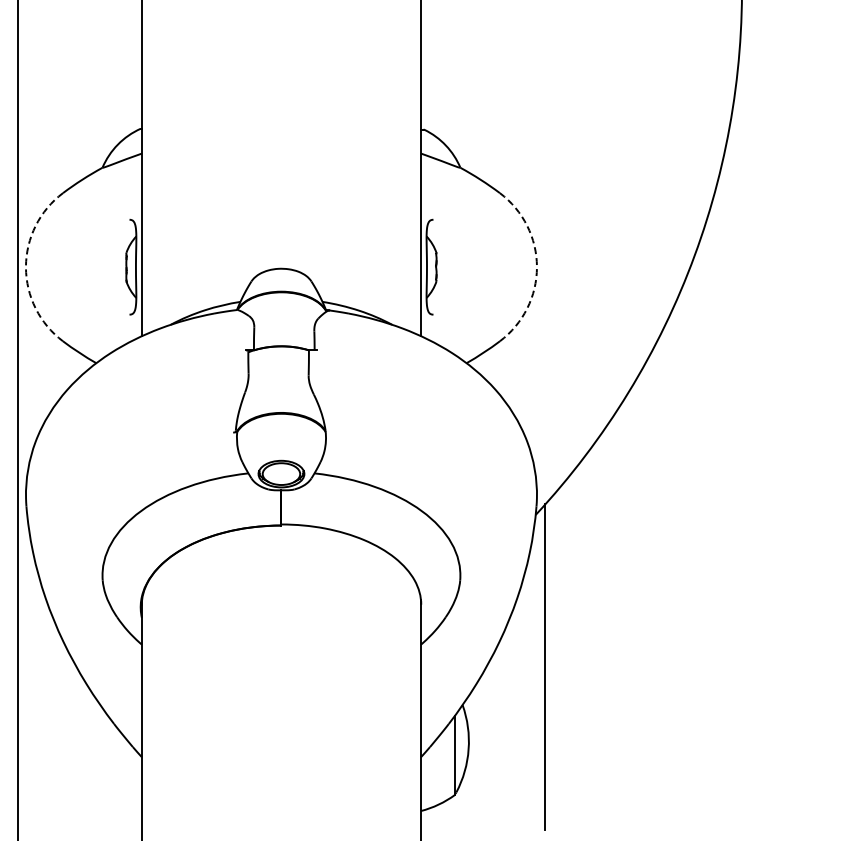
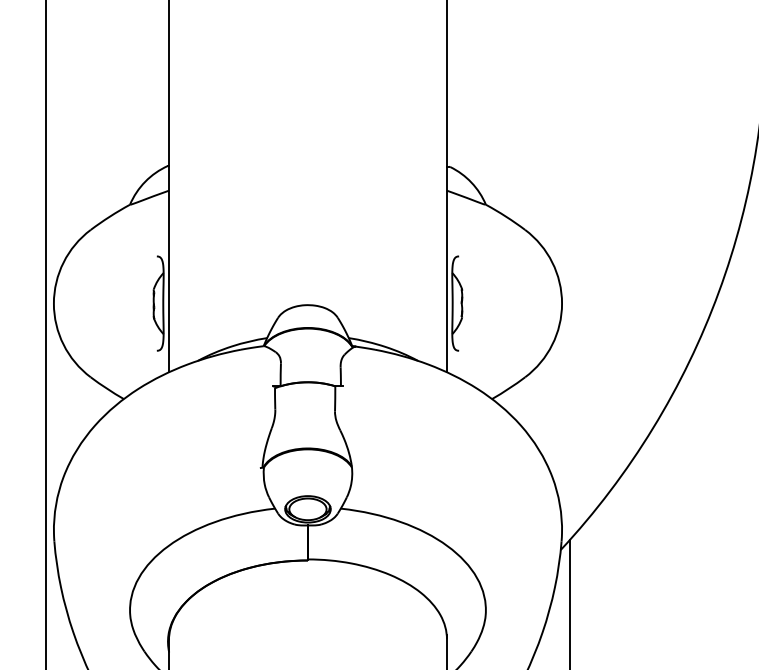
arc: (25, 267) -> (53, 303), dashed -> solid
arc: (536, 267) -> (561, 303), dashed -> solid

